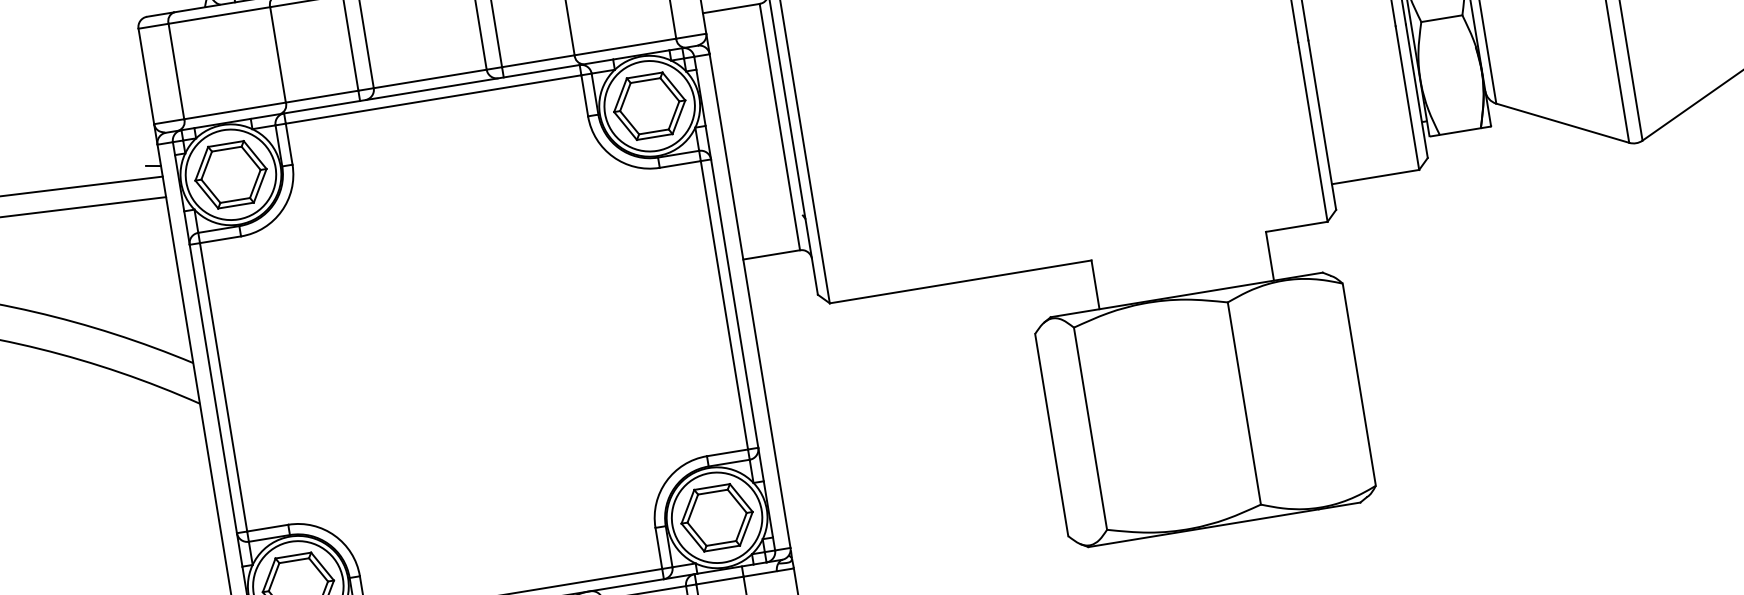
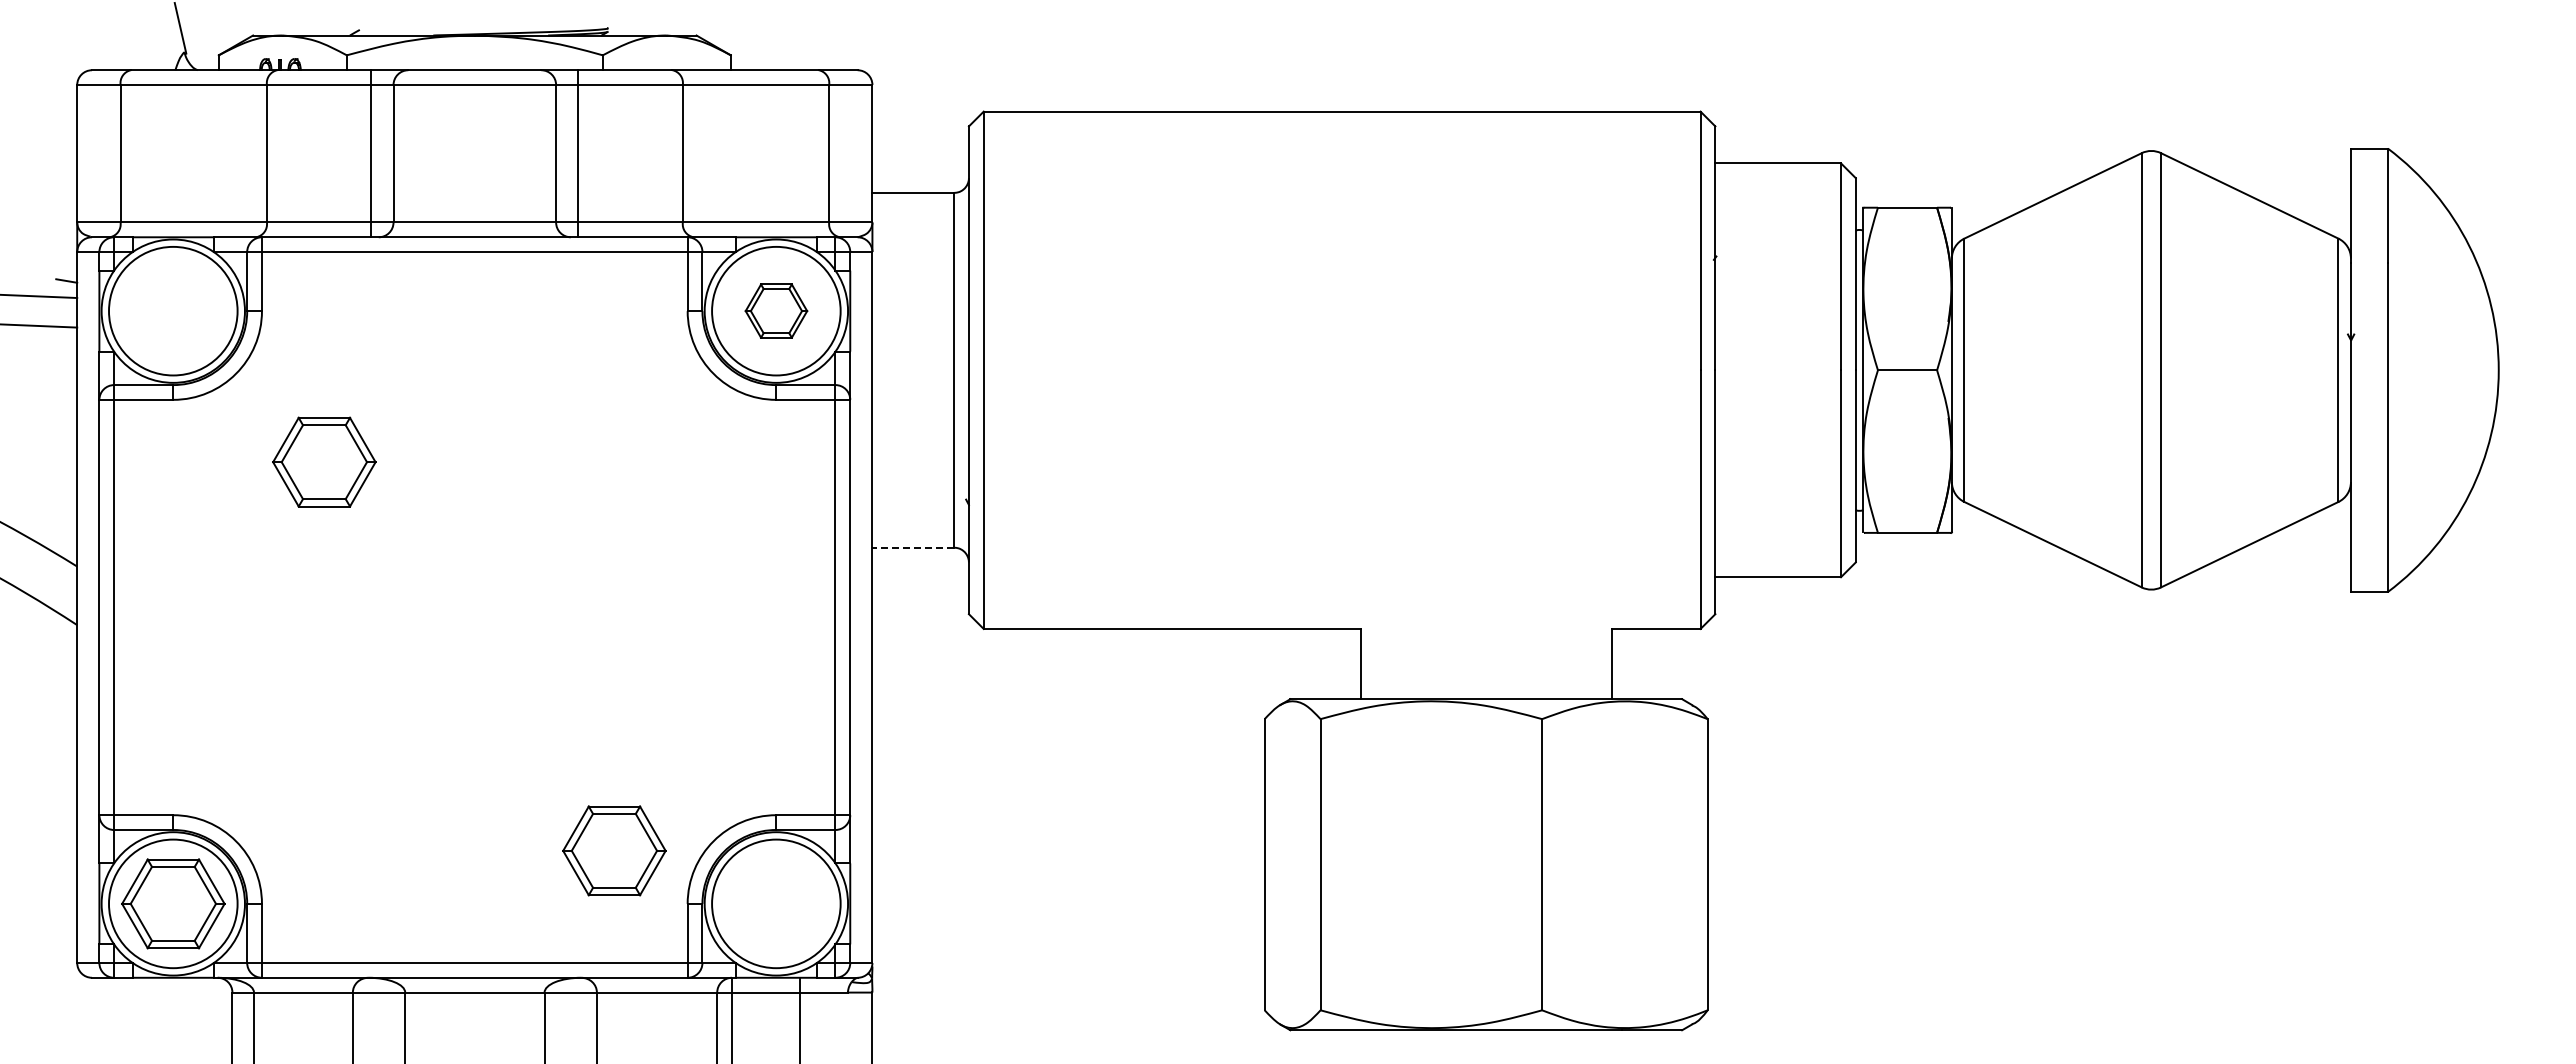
part: (649, 105) -> (776, 310), size x0.6
part: (231, 174) -> (324, 461), moved
line: (771, 254) -> (913, 547), solid -> dashed
part: (717, 517) -> (614, 850), moved

